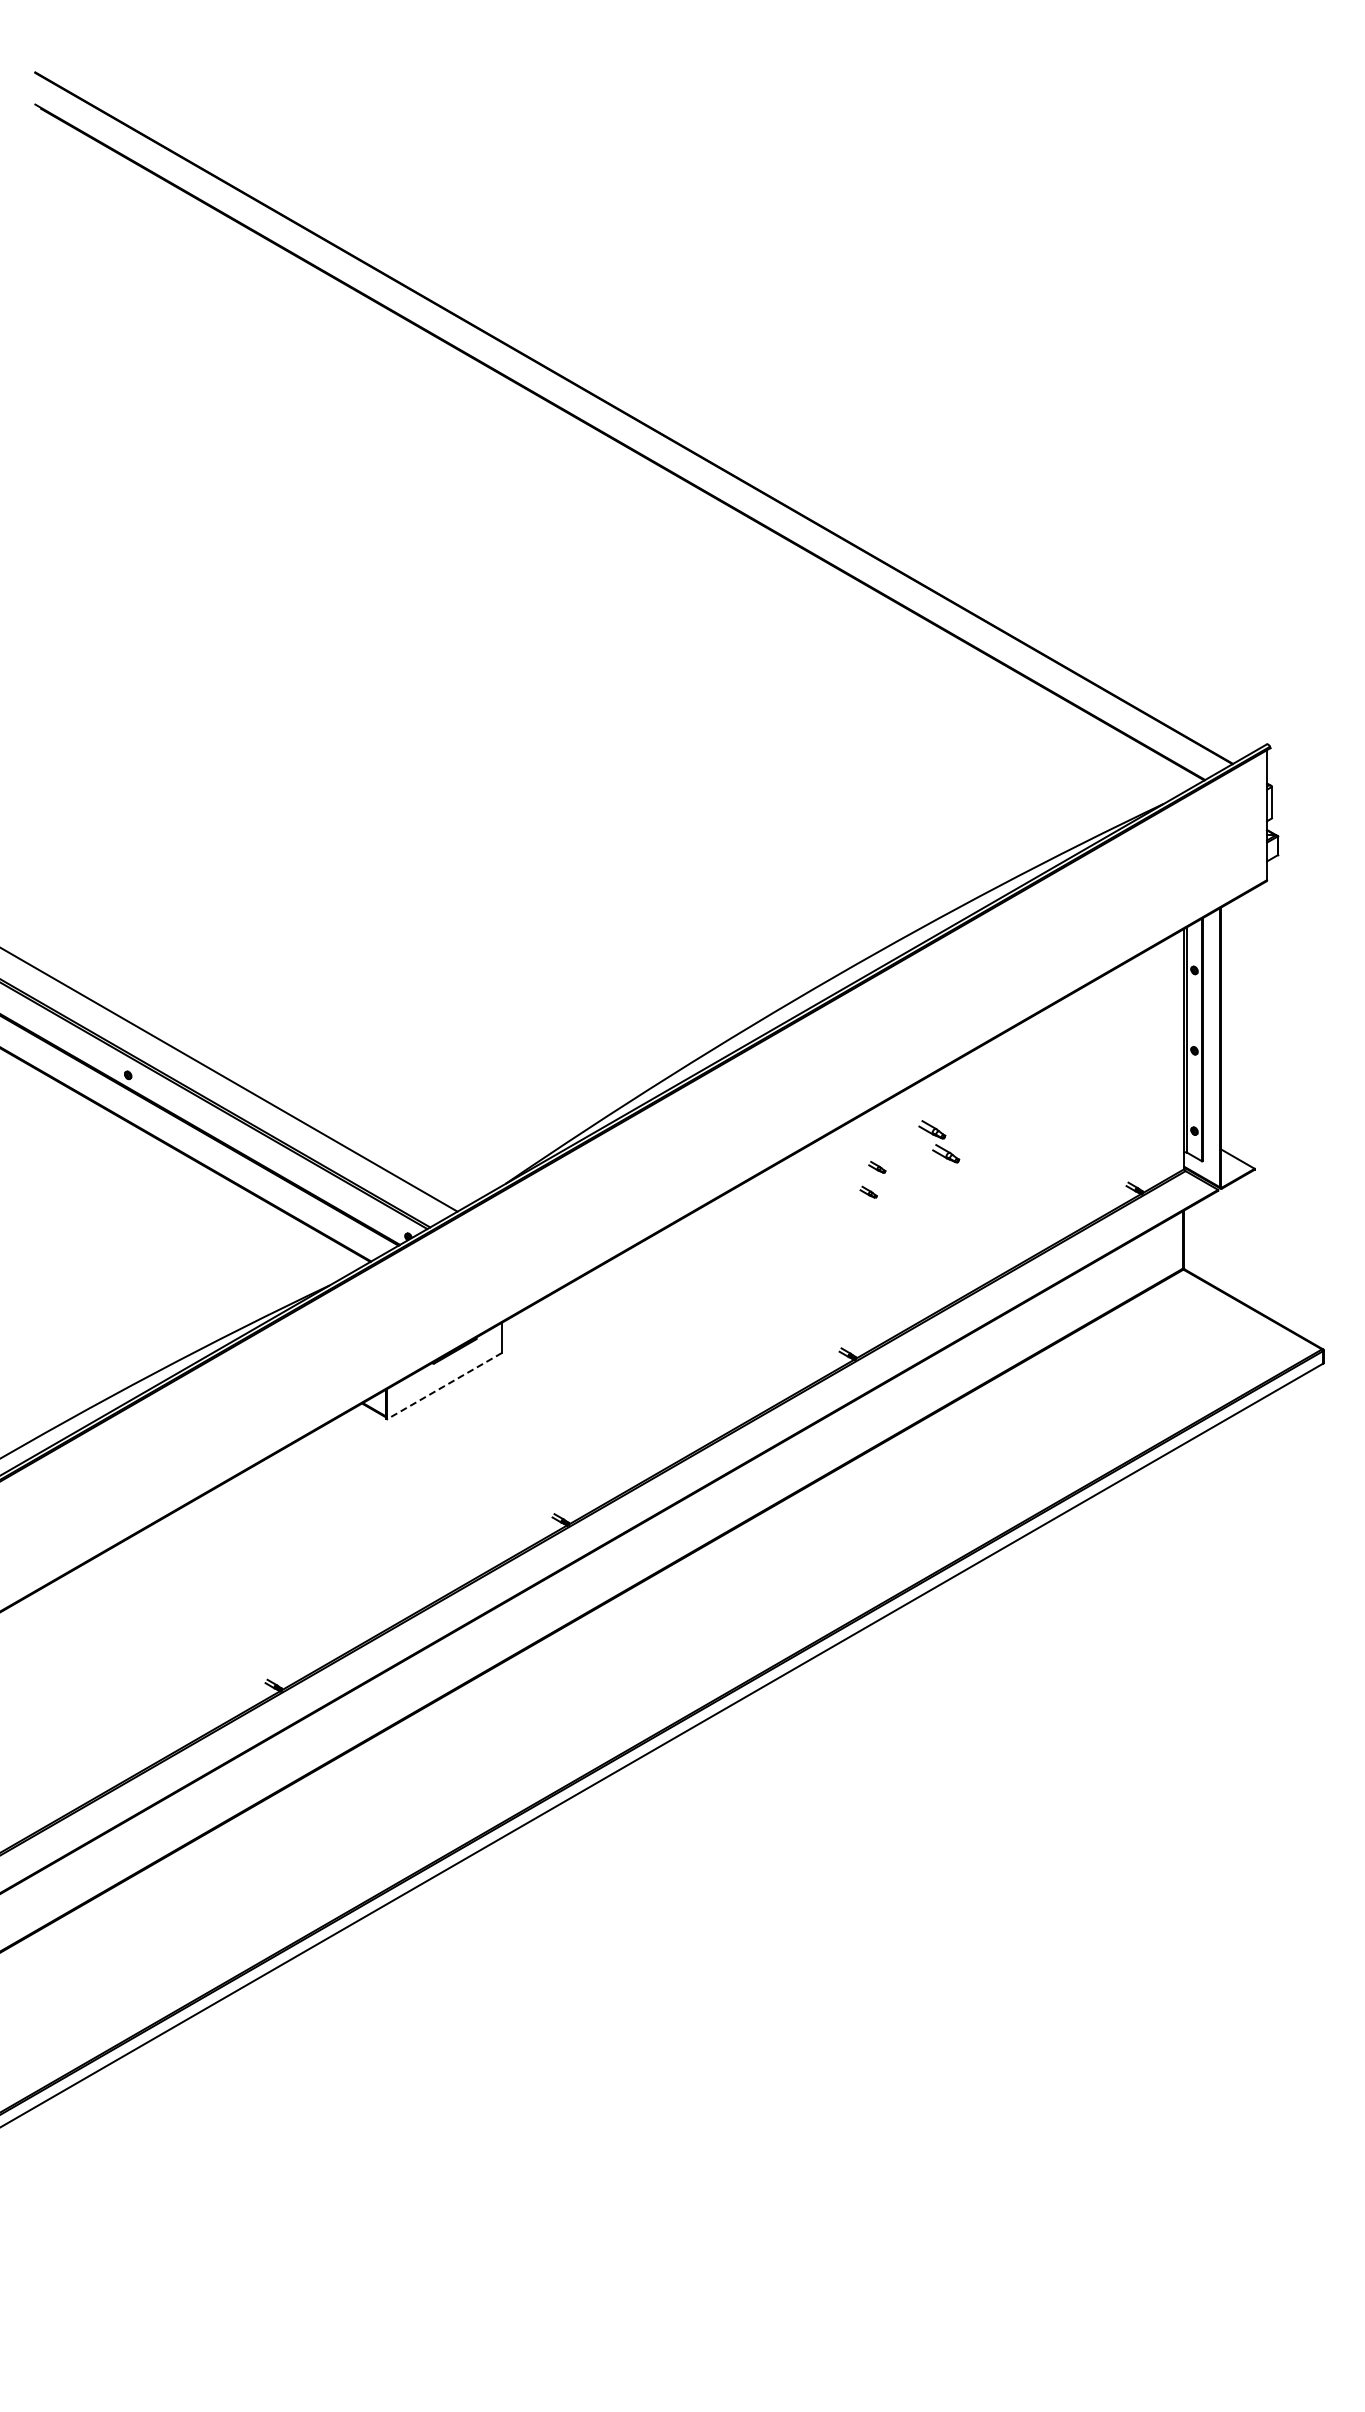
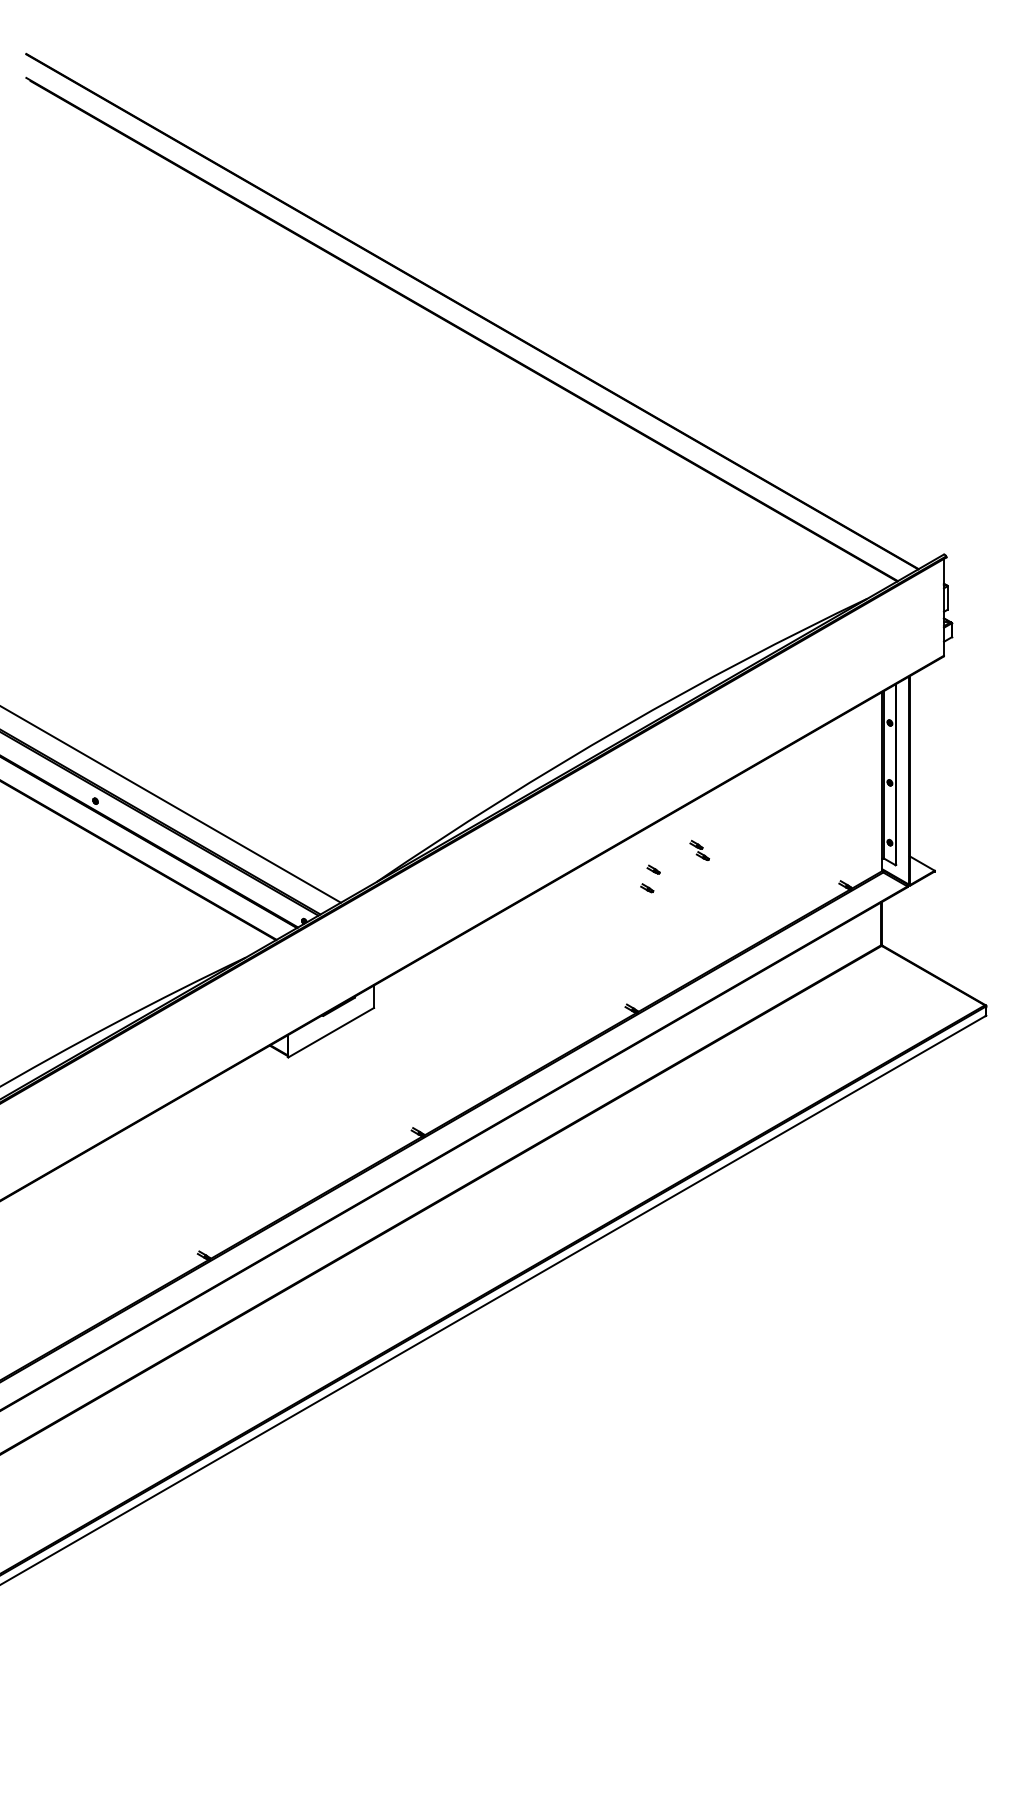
part: (938, 1141) -> (699, 850), size x0.62
line: (444, 1386) -> (331, 1032), dashed -> solid

